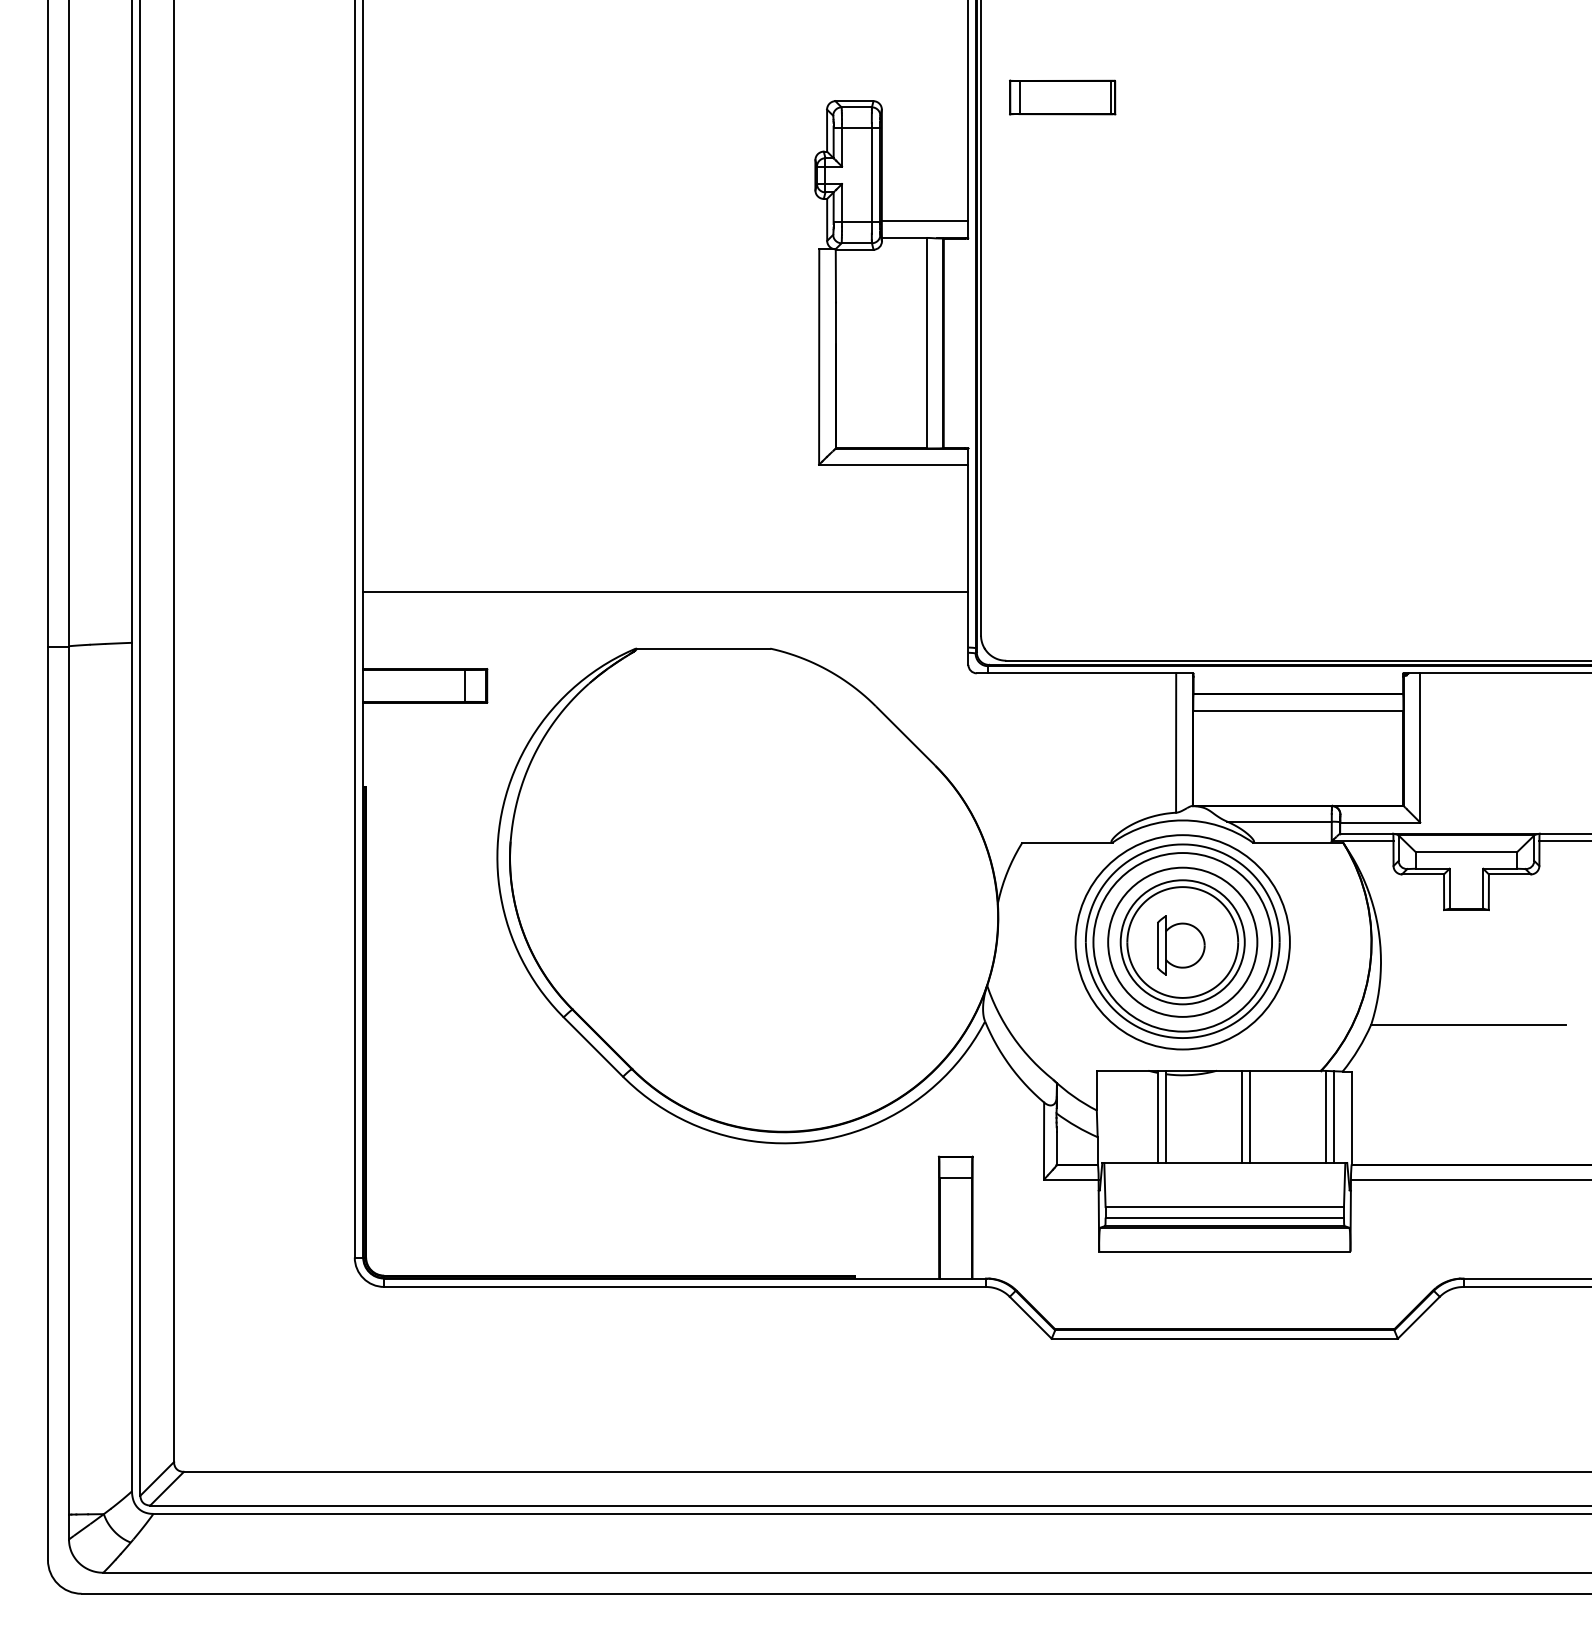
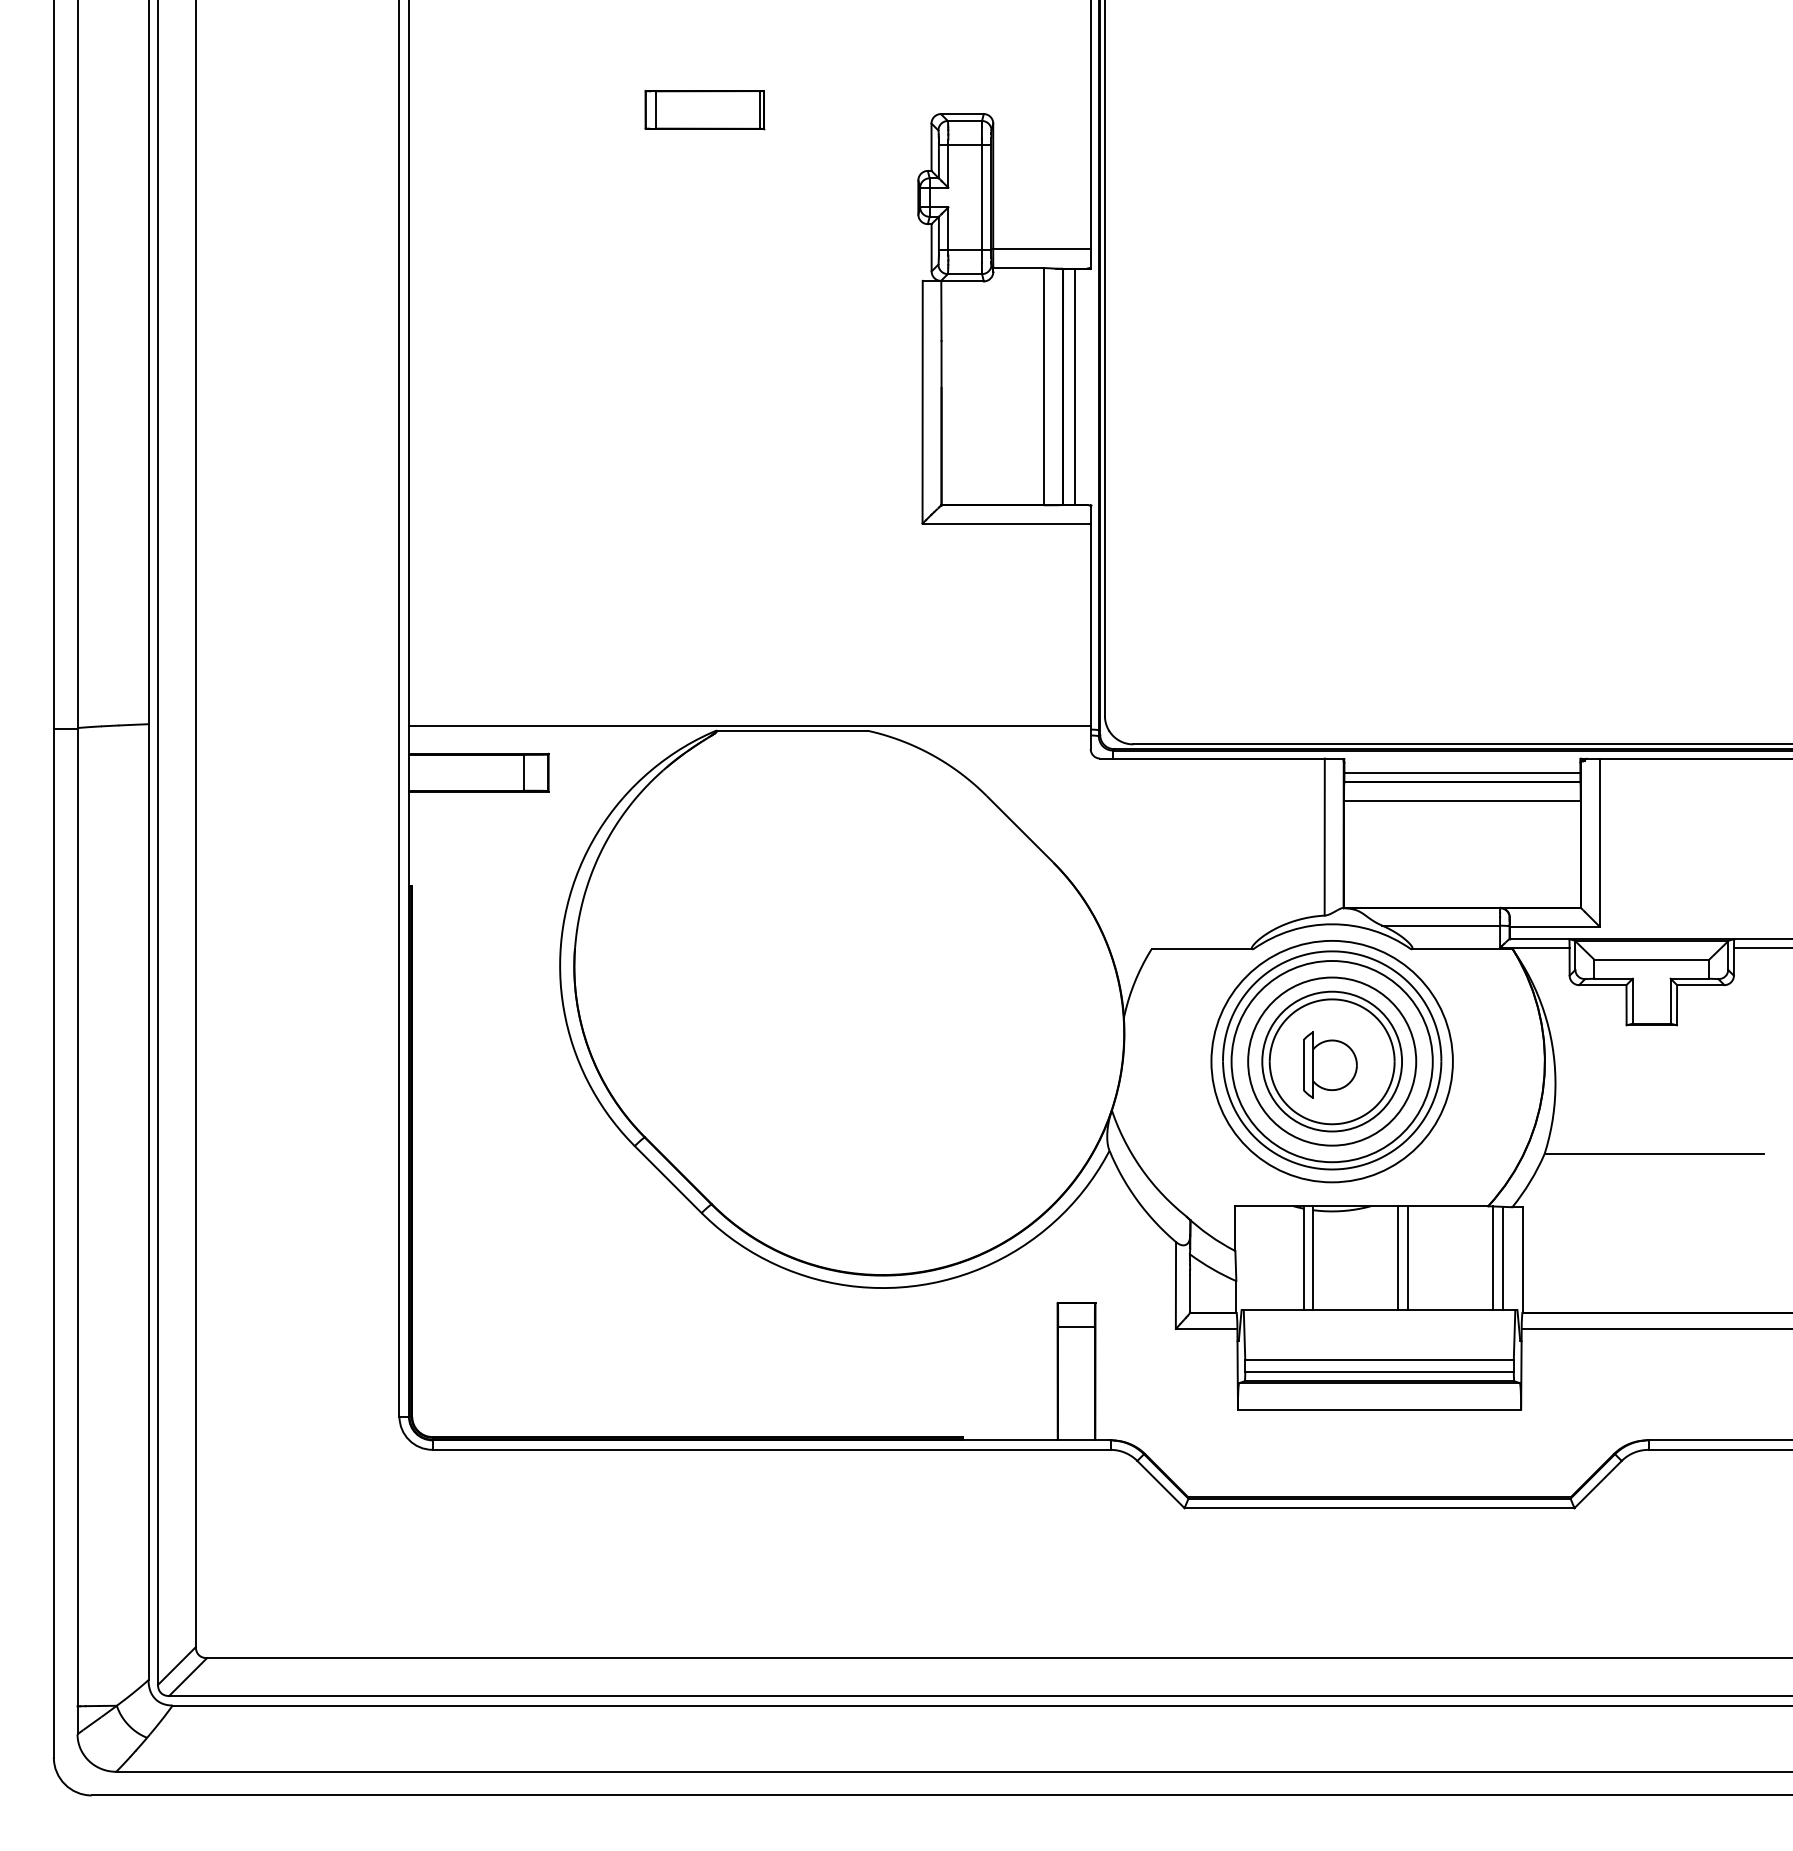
part: (1062, 98) -> (704, 110), moved
line: (954, 343) -> (1075, 386), added
line: (665, 592) -> (749, 726), moved
line: (1298, 685) -> (1462, 772), added

